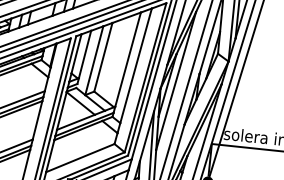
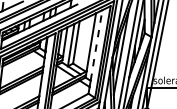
line: (136, 65) -> (96, 45), solid -> dashed

